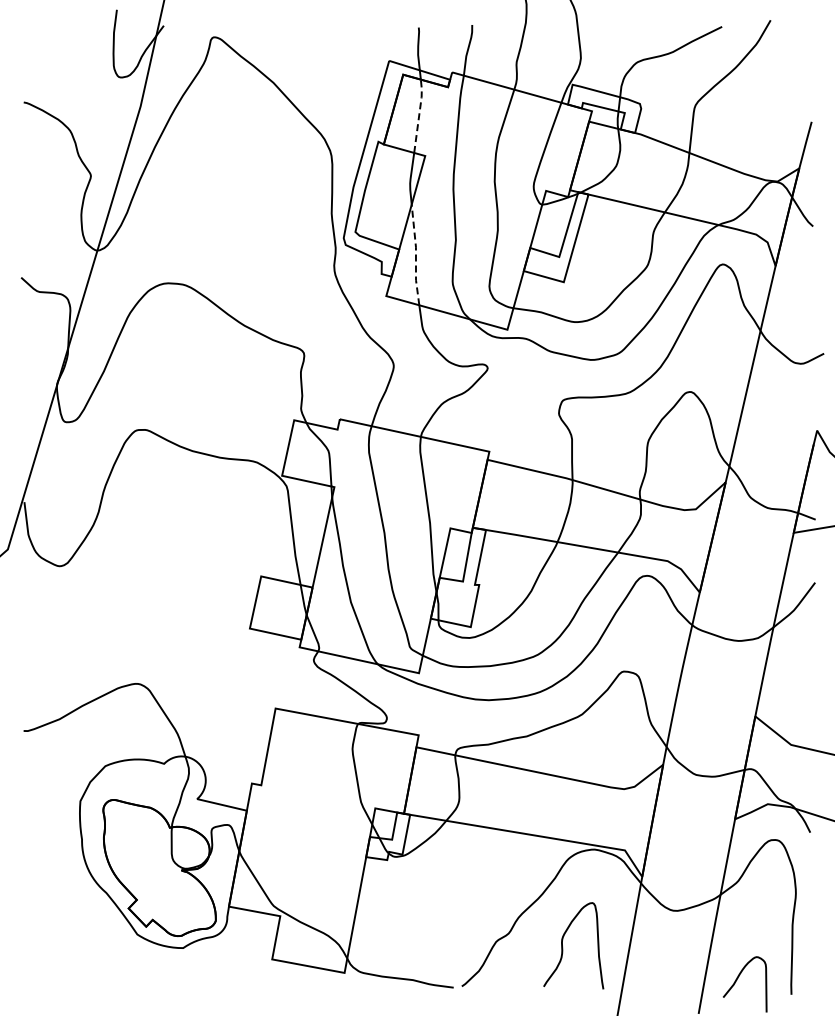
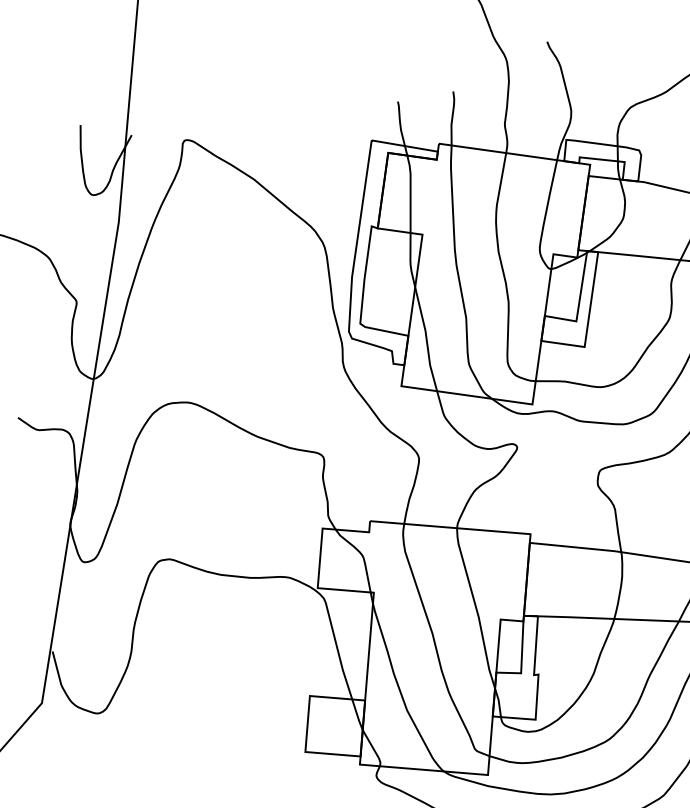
line: (419, 114) -> (410, 192), dashed -> solid
line: (415, 254) -> (426, 338), dashed -> solid

